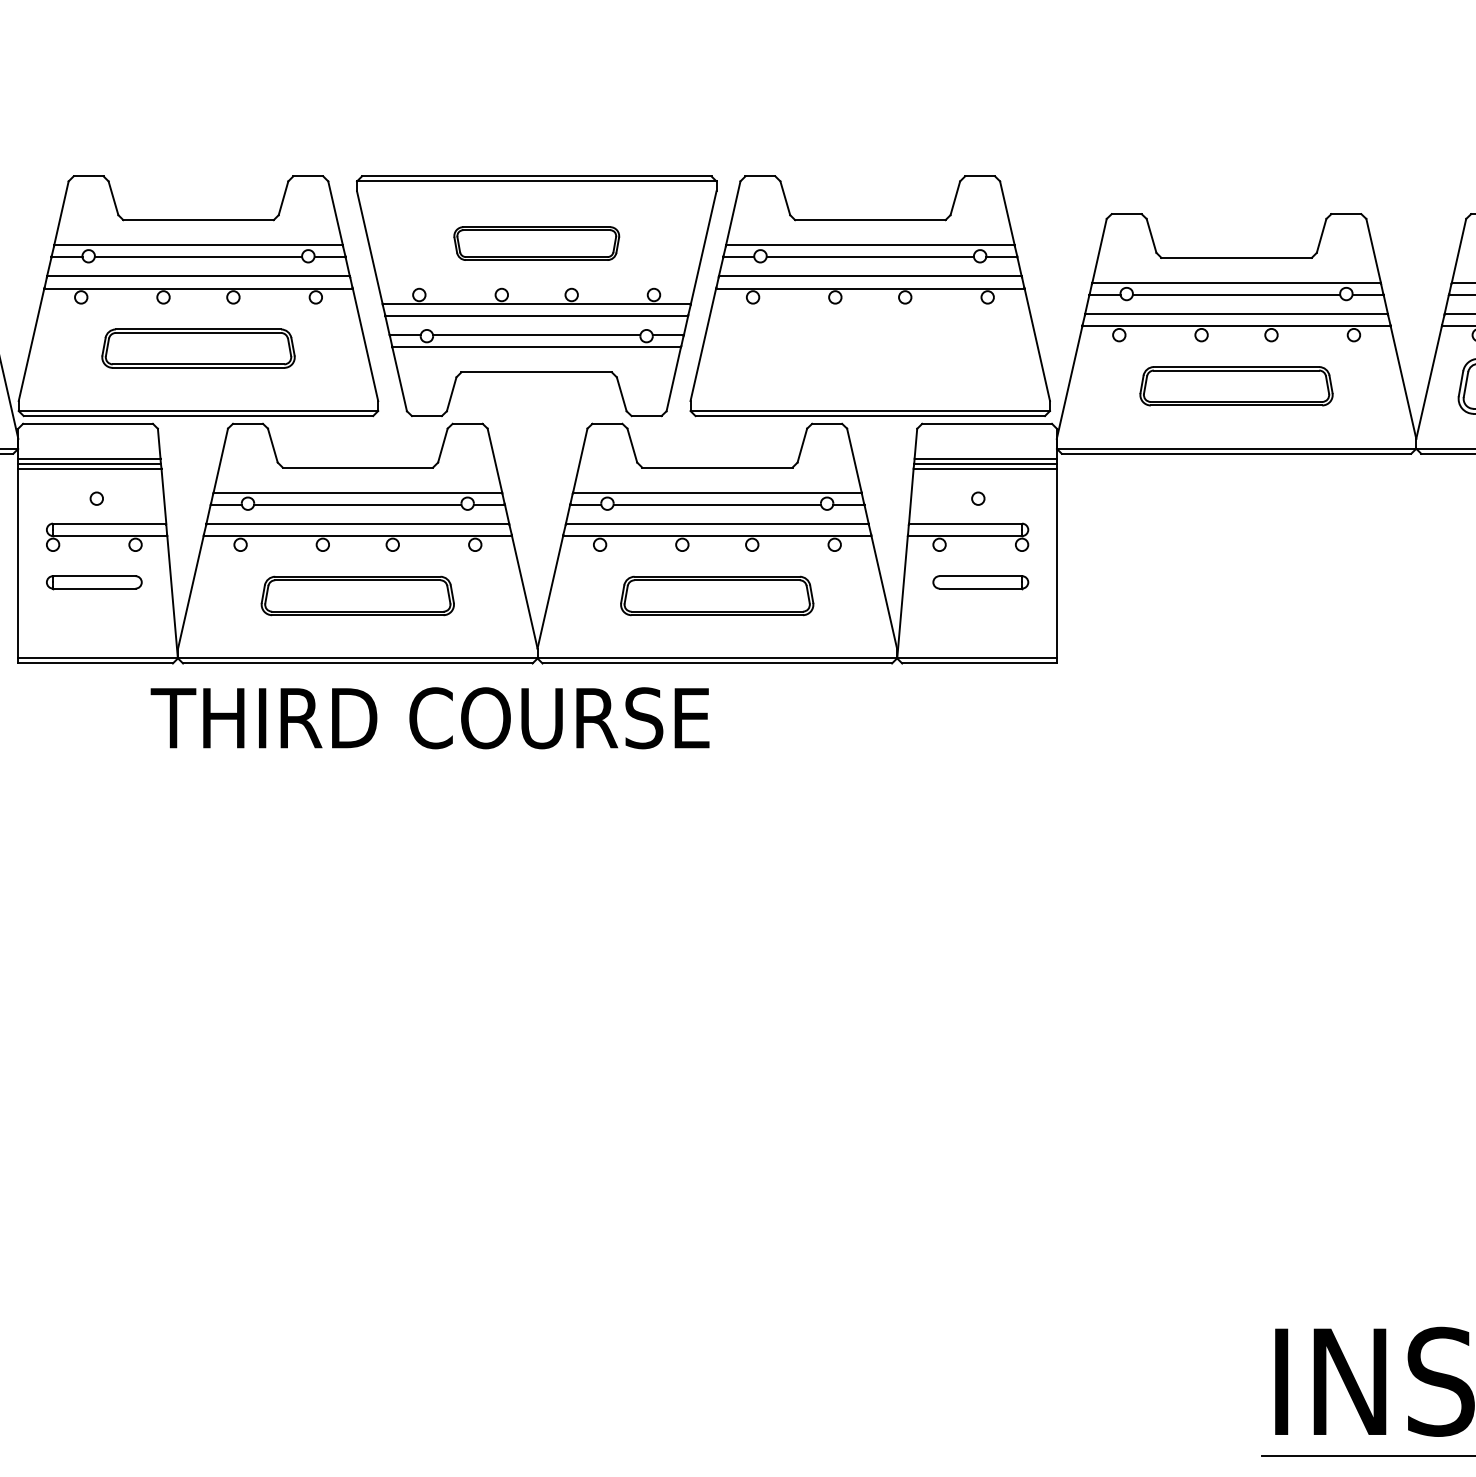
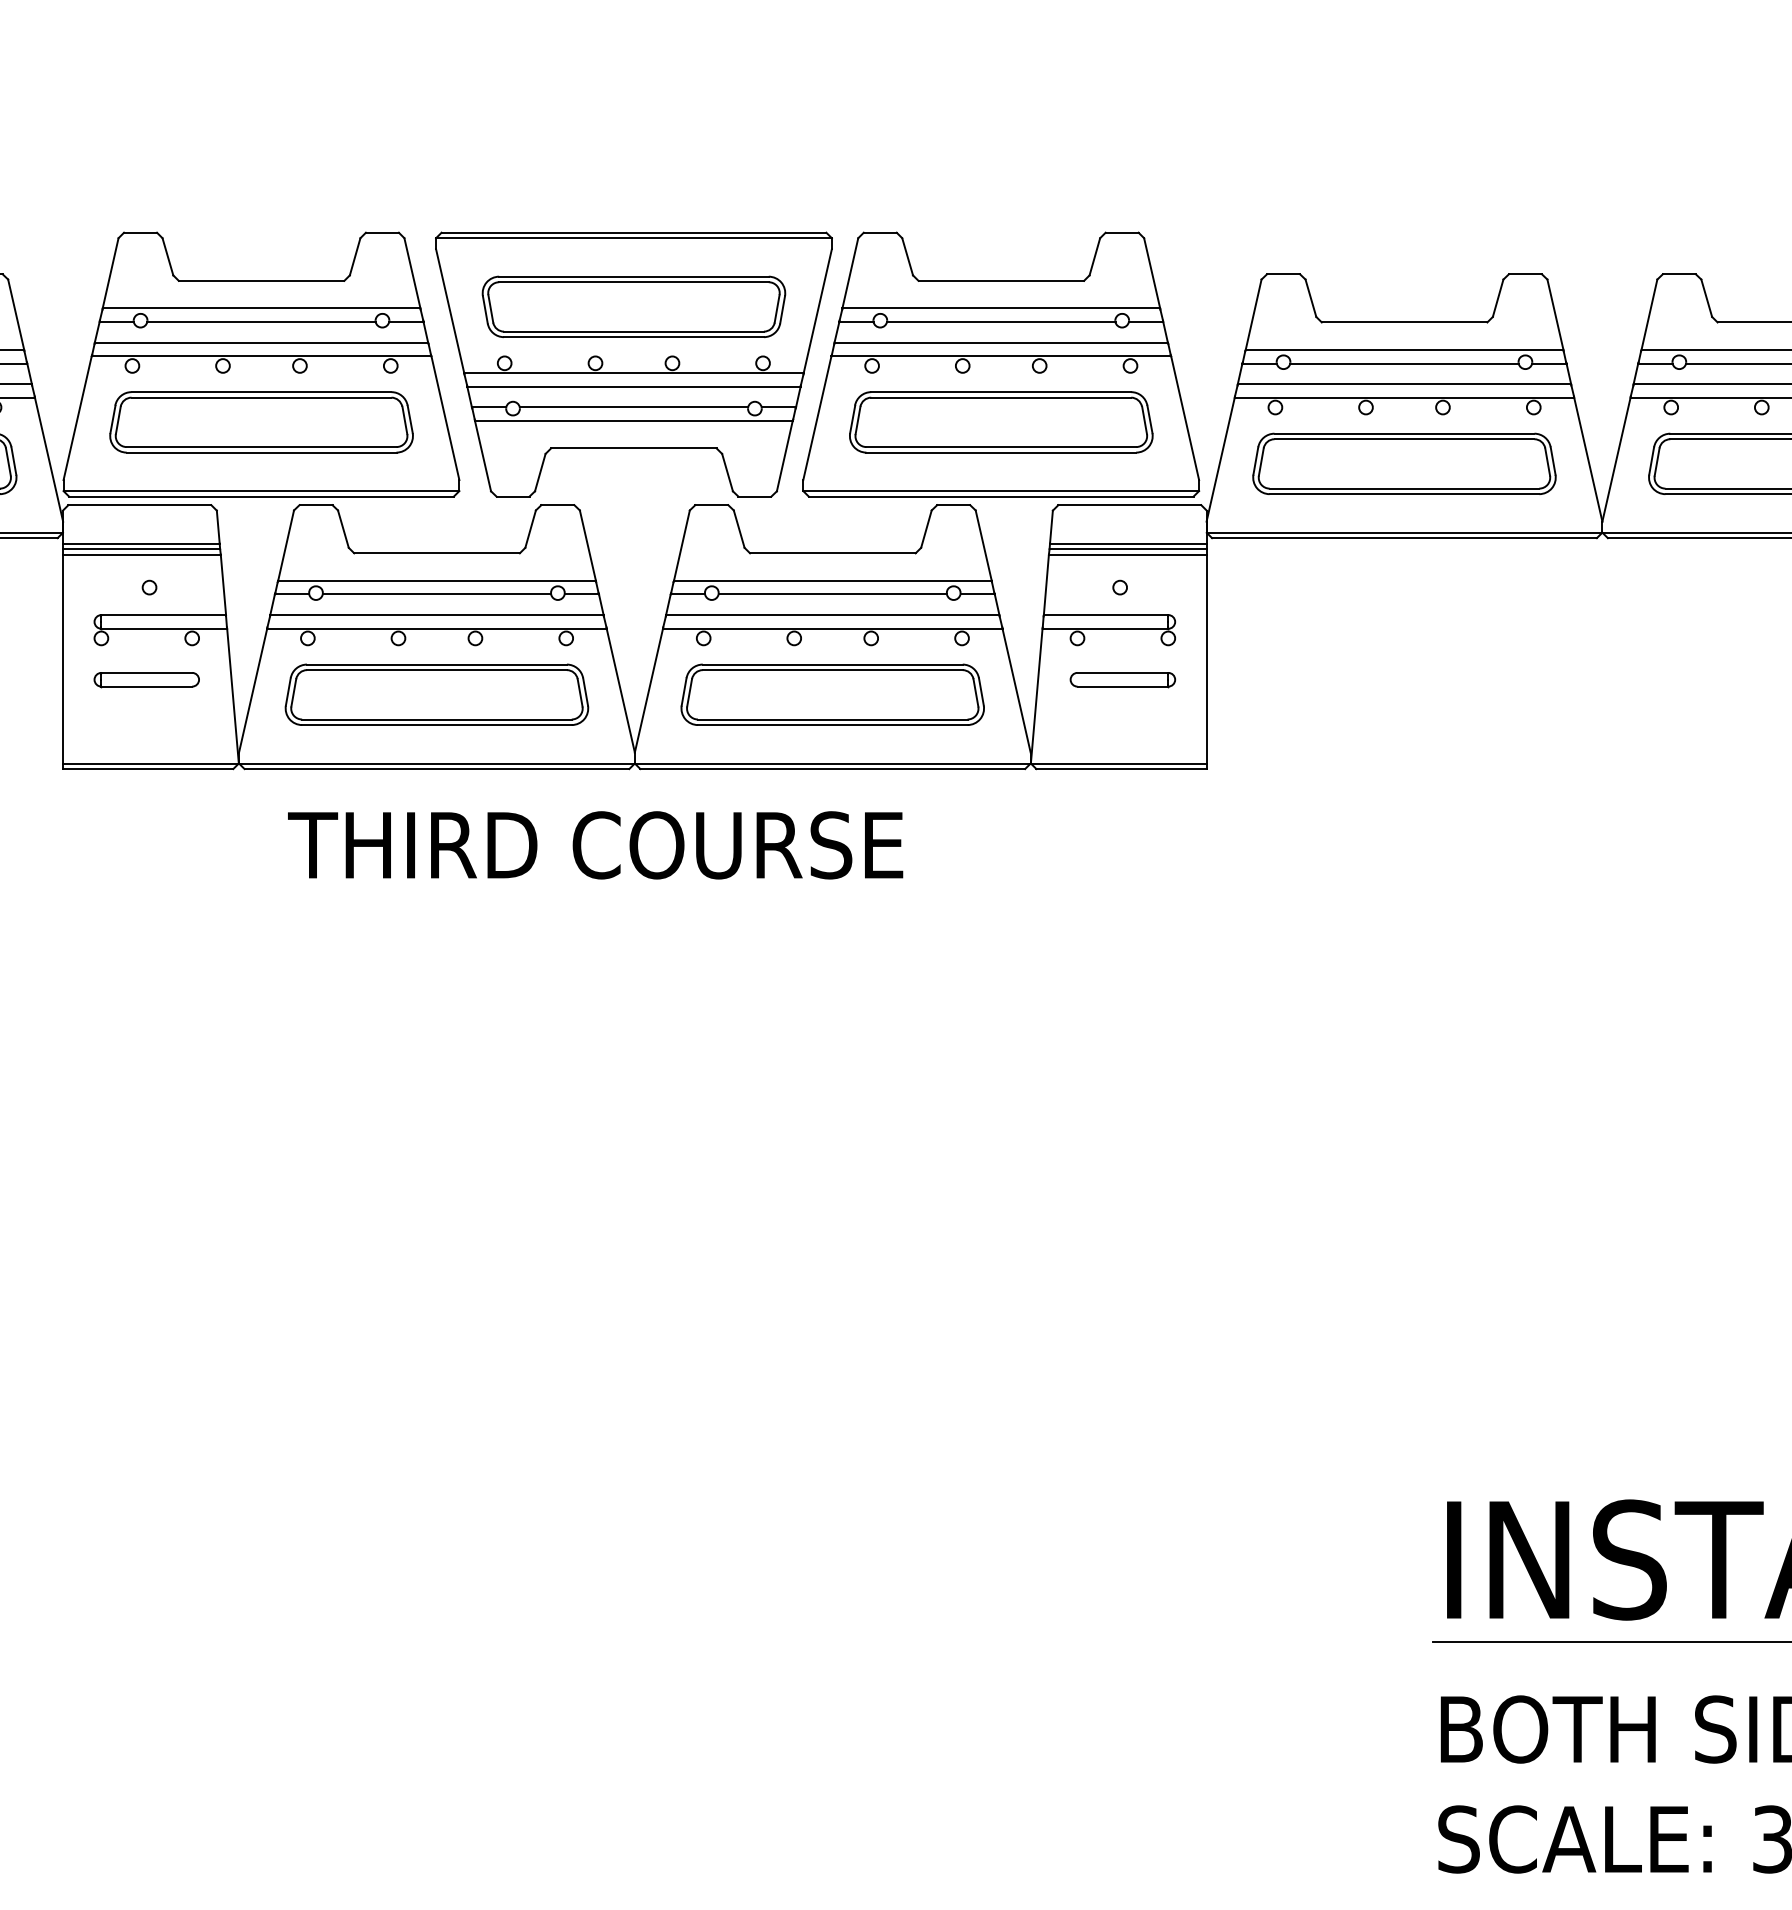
part: (536, 243) -> (633, 306), size x1.67
part: (198, 348) -> (261, 422), size x1.43
part: (870, 348) -> (1001, 422), added
part: (1236, 385) -> (1404, 463), size x1.43
part: (357, 595) -> (436, 694), size x1.43
part: (717, 595) -> (832, 694), size x1.43
text: (430, 718) -> (595, 845), moved

